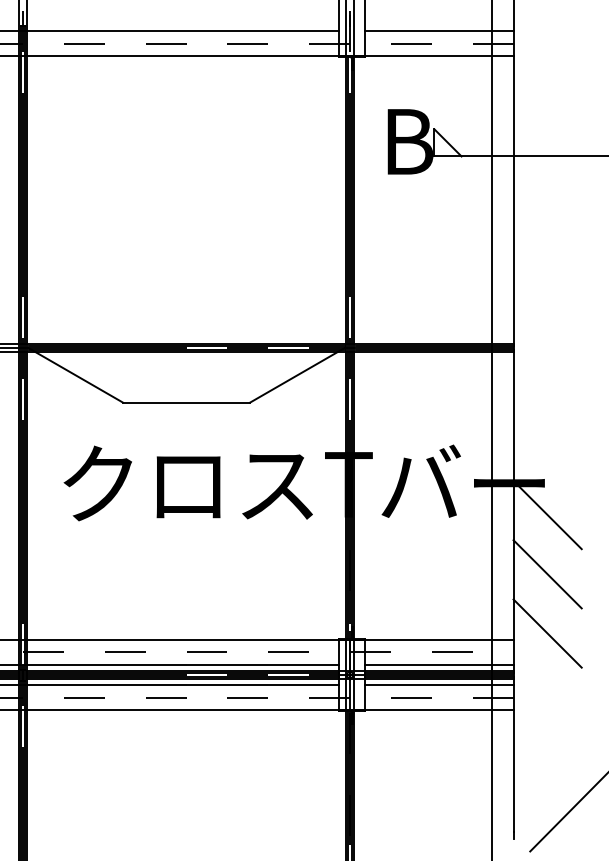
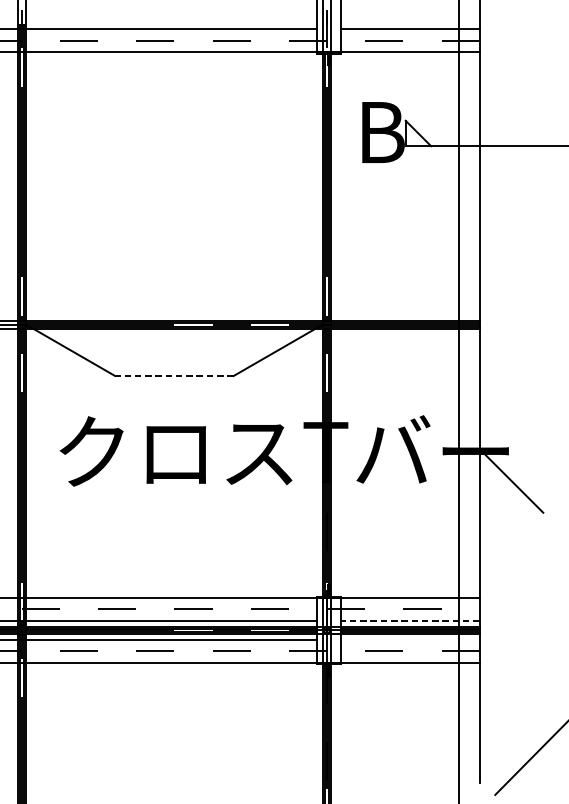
line: (186, 402) -> (174, 375), solid -> dashed
line: (547, 574) -> (511, 536), removed
line: (547, 633) -> (511, 591), removed
line: (438, 664) -> (409, 620), solid -> dashed
line: (438, 685) -> (409, 640), removed

